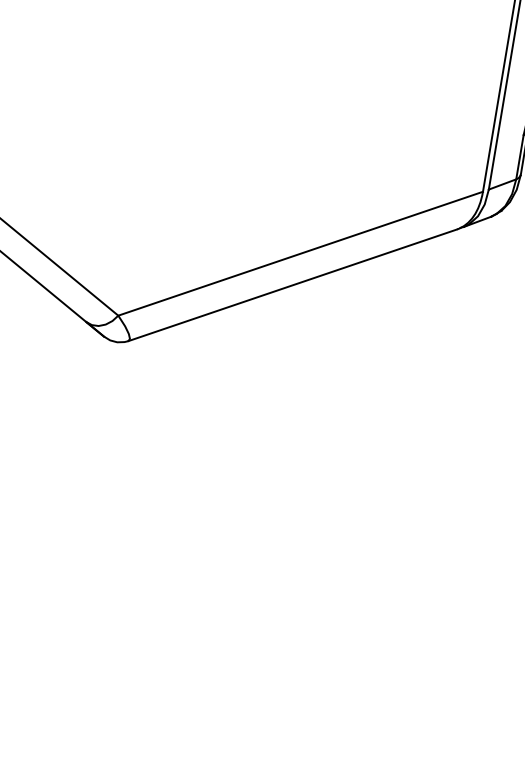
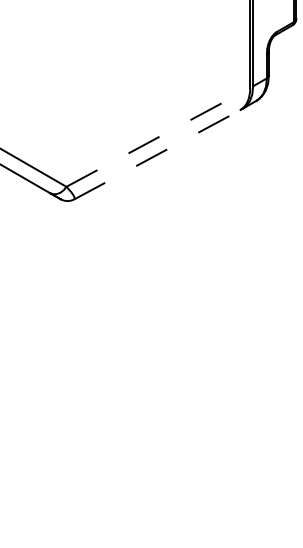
line: (300, 253) -> (158, 137), solid -> dashed
line: (292, 284) -> (156, 154), solid -> dashed

